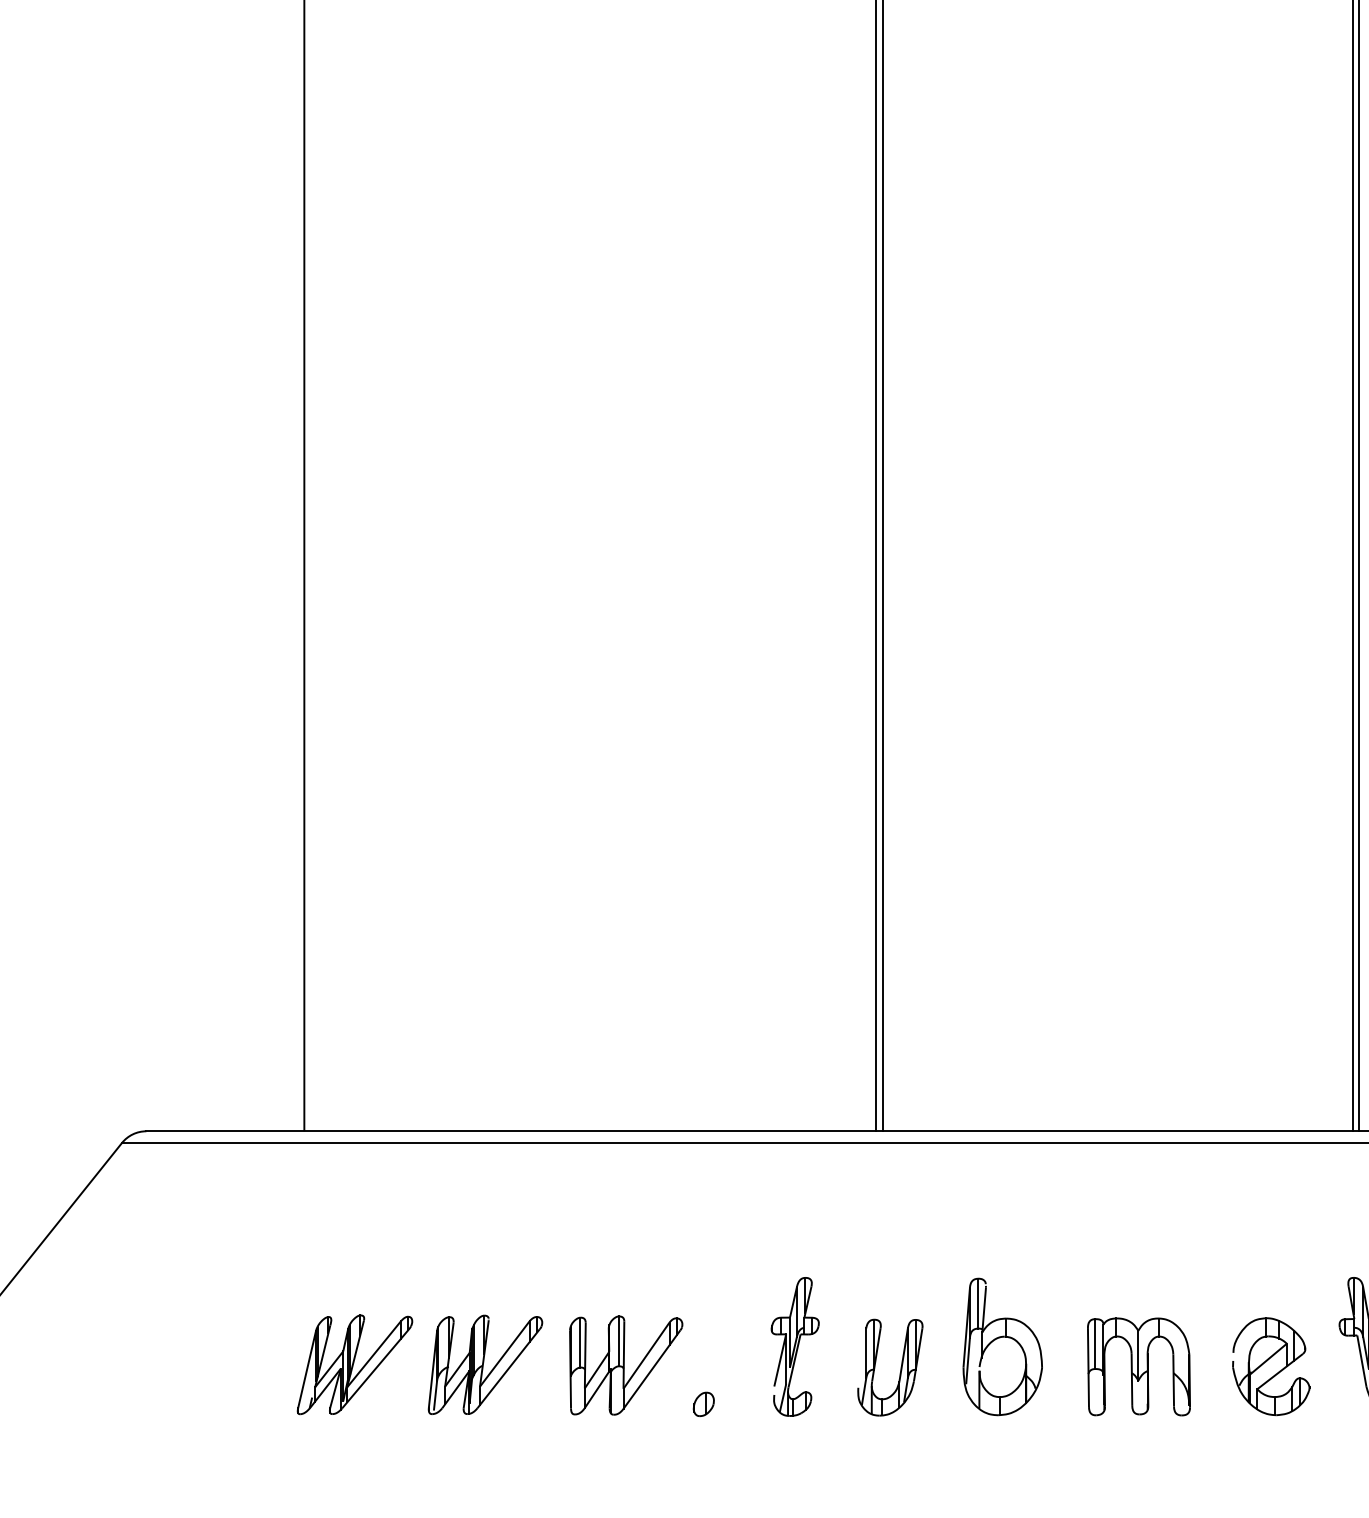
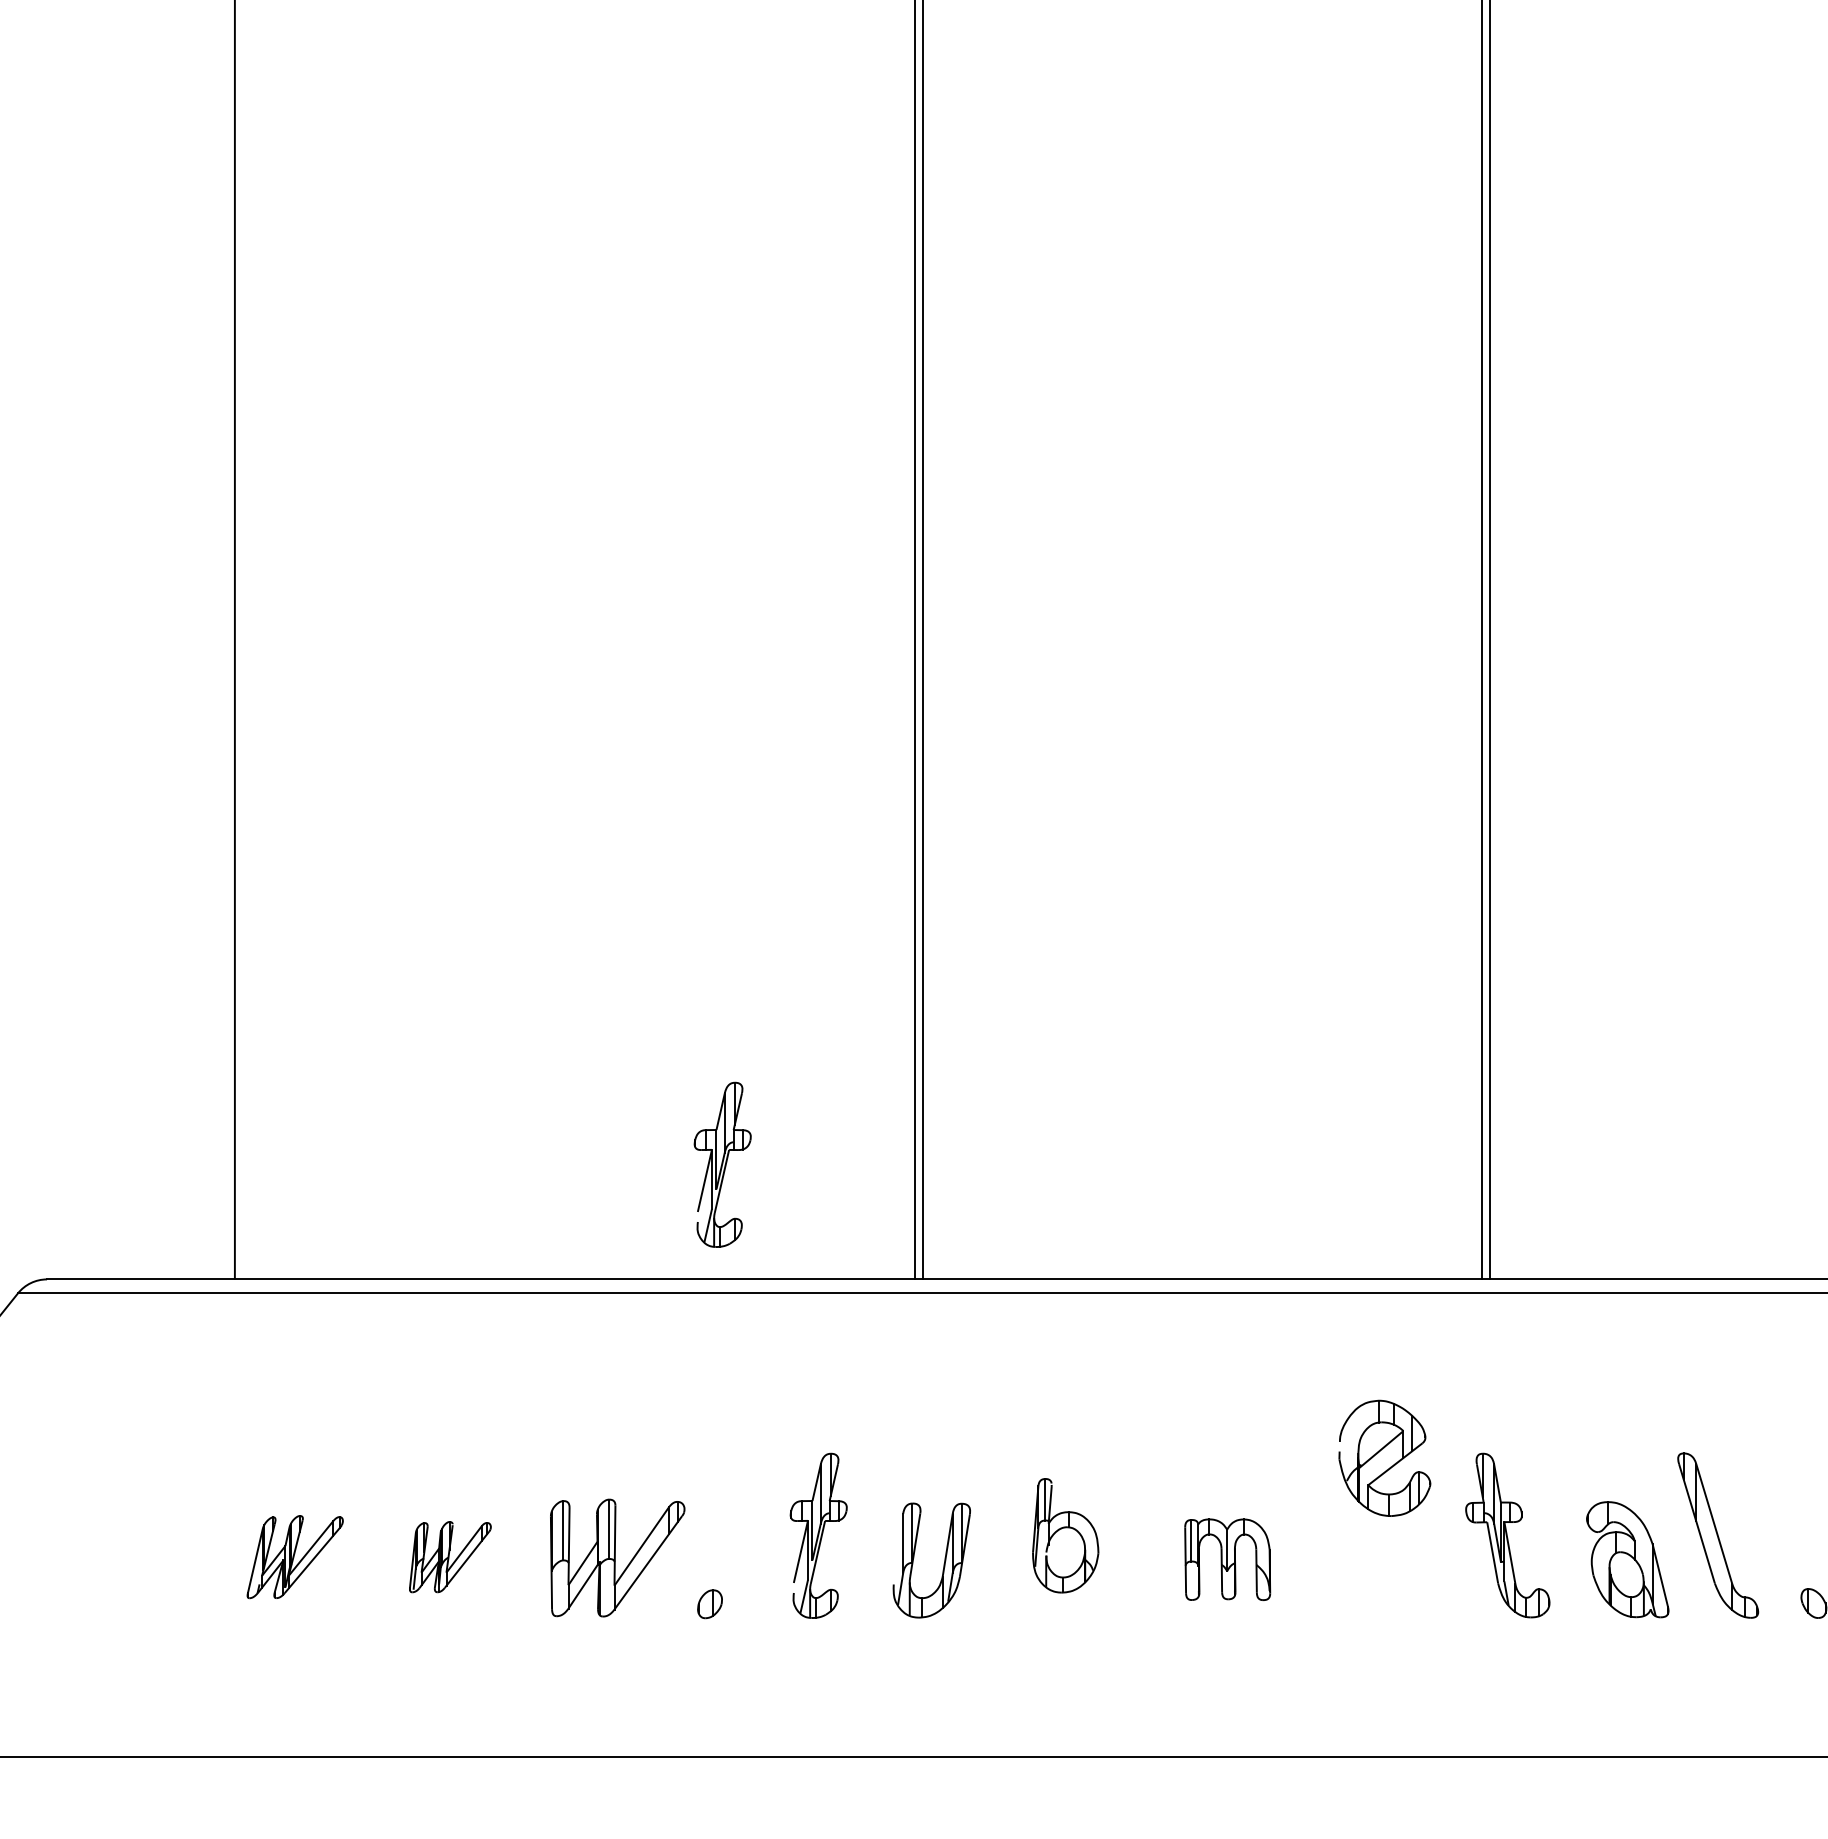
part: (714, 1034) -> (722, 1164), added
part: (1002, 1346) -> (1065, 1535), size x0.7
part: (355, 1364) -> (295, 1556), size x0.7
part: (485, 1364) -> (450, 1556), size x0.6
part: (1270, 1365) -> (1384, 1457), moved
part: (1138, 1366) -> (1227, 1559), size x0.7

